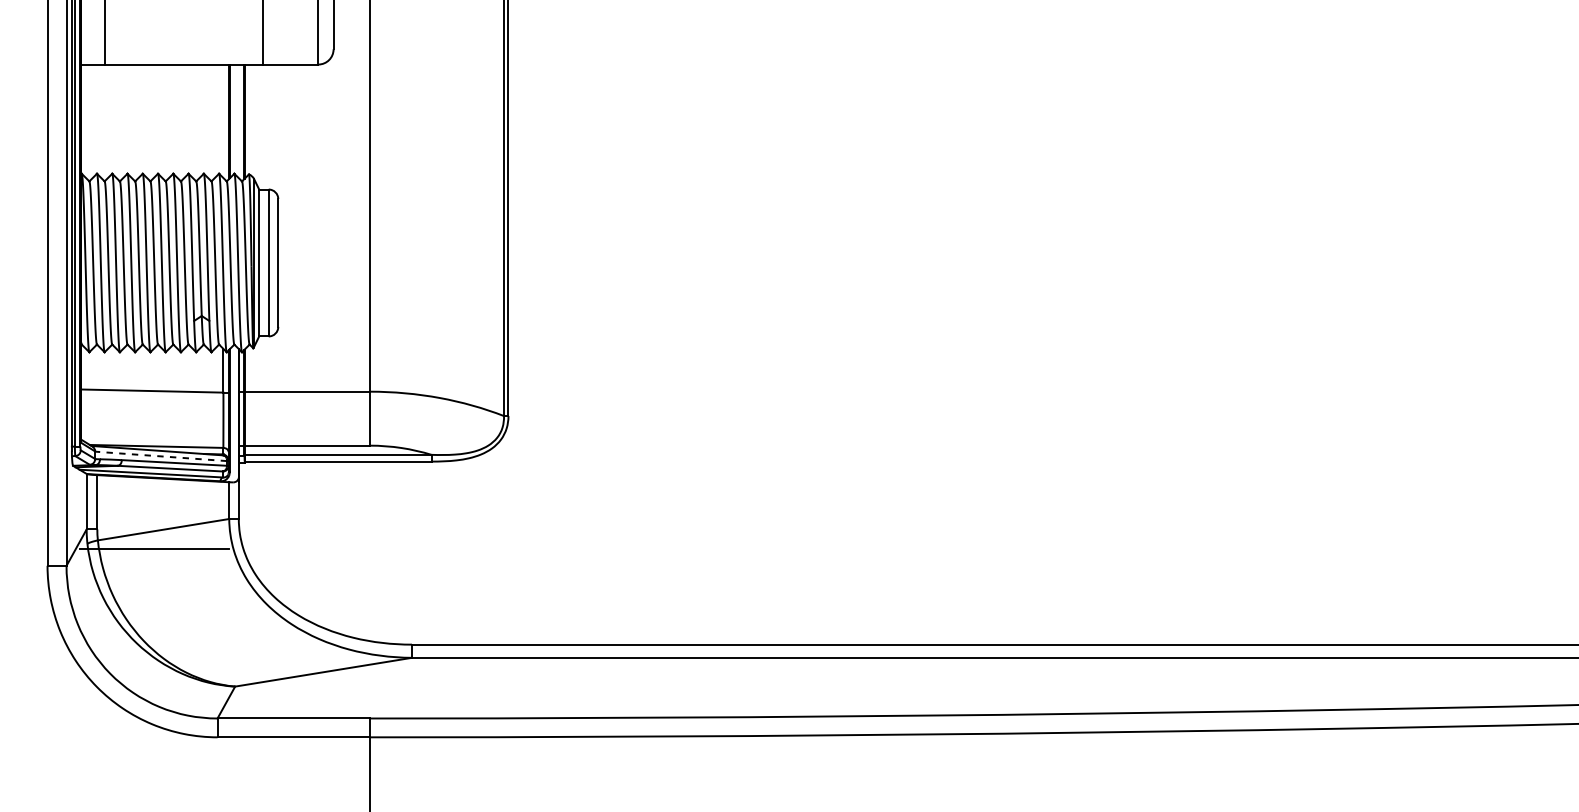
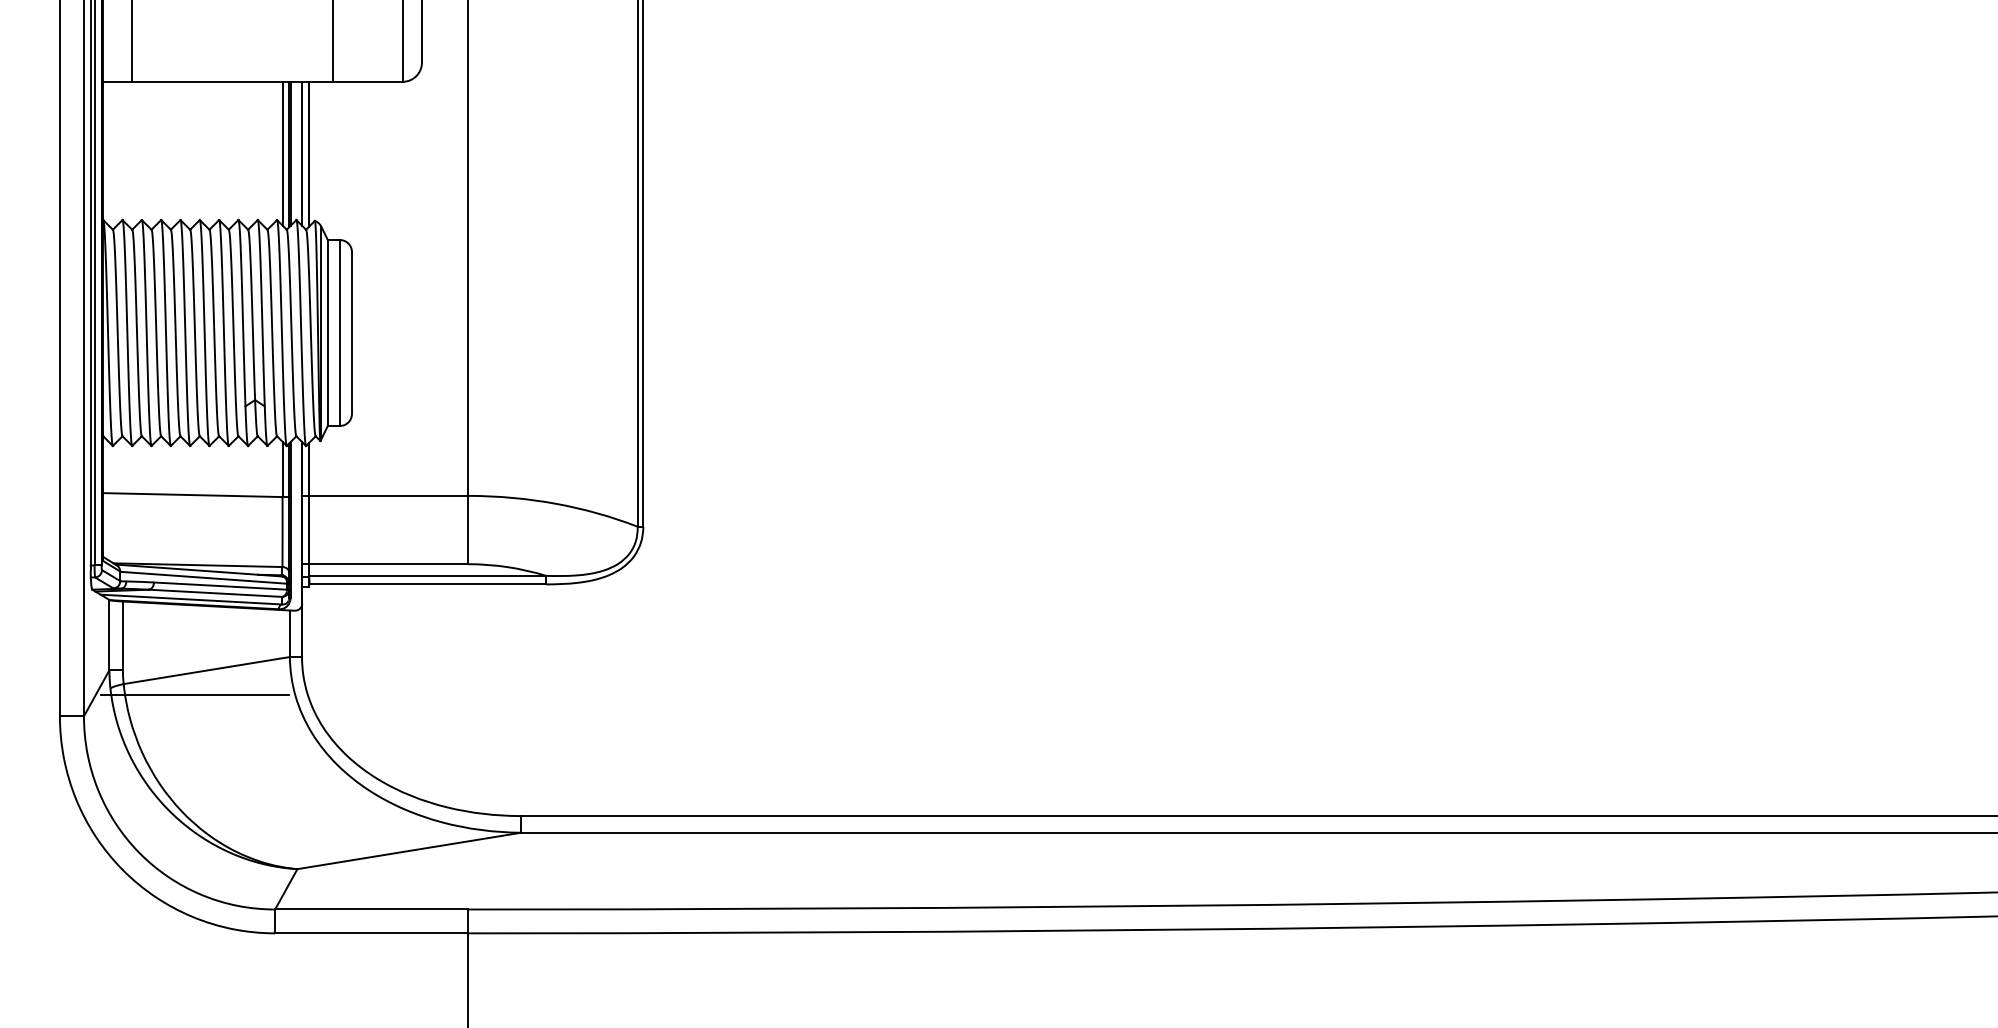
line: (223, 121) -> (282, 153), added
line: (239, 121) -> (302, 153), added
line: (160, 456) -> (203, 577), dashed -> solid

